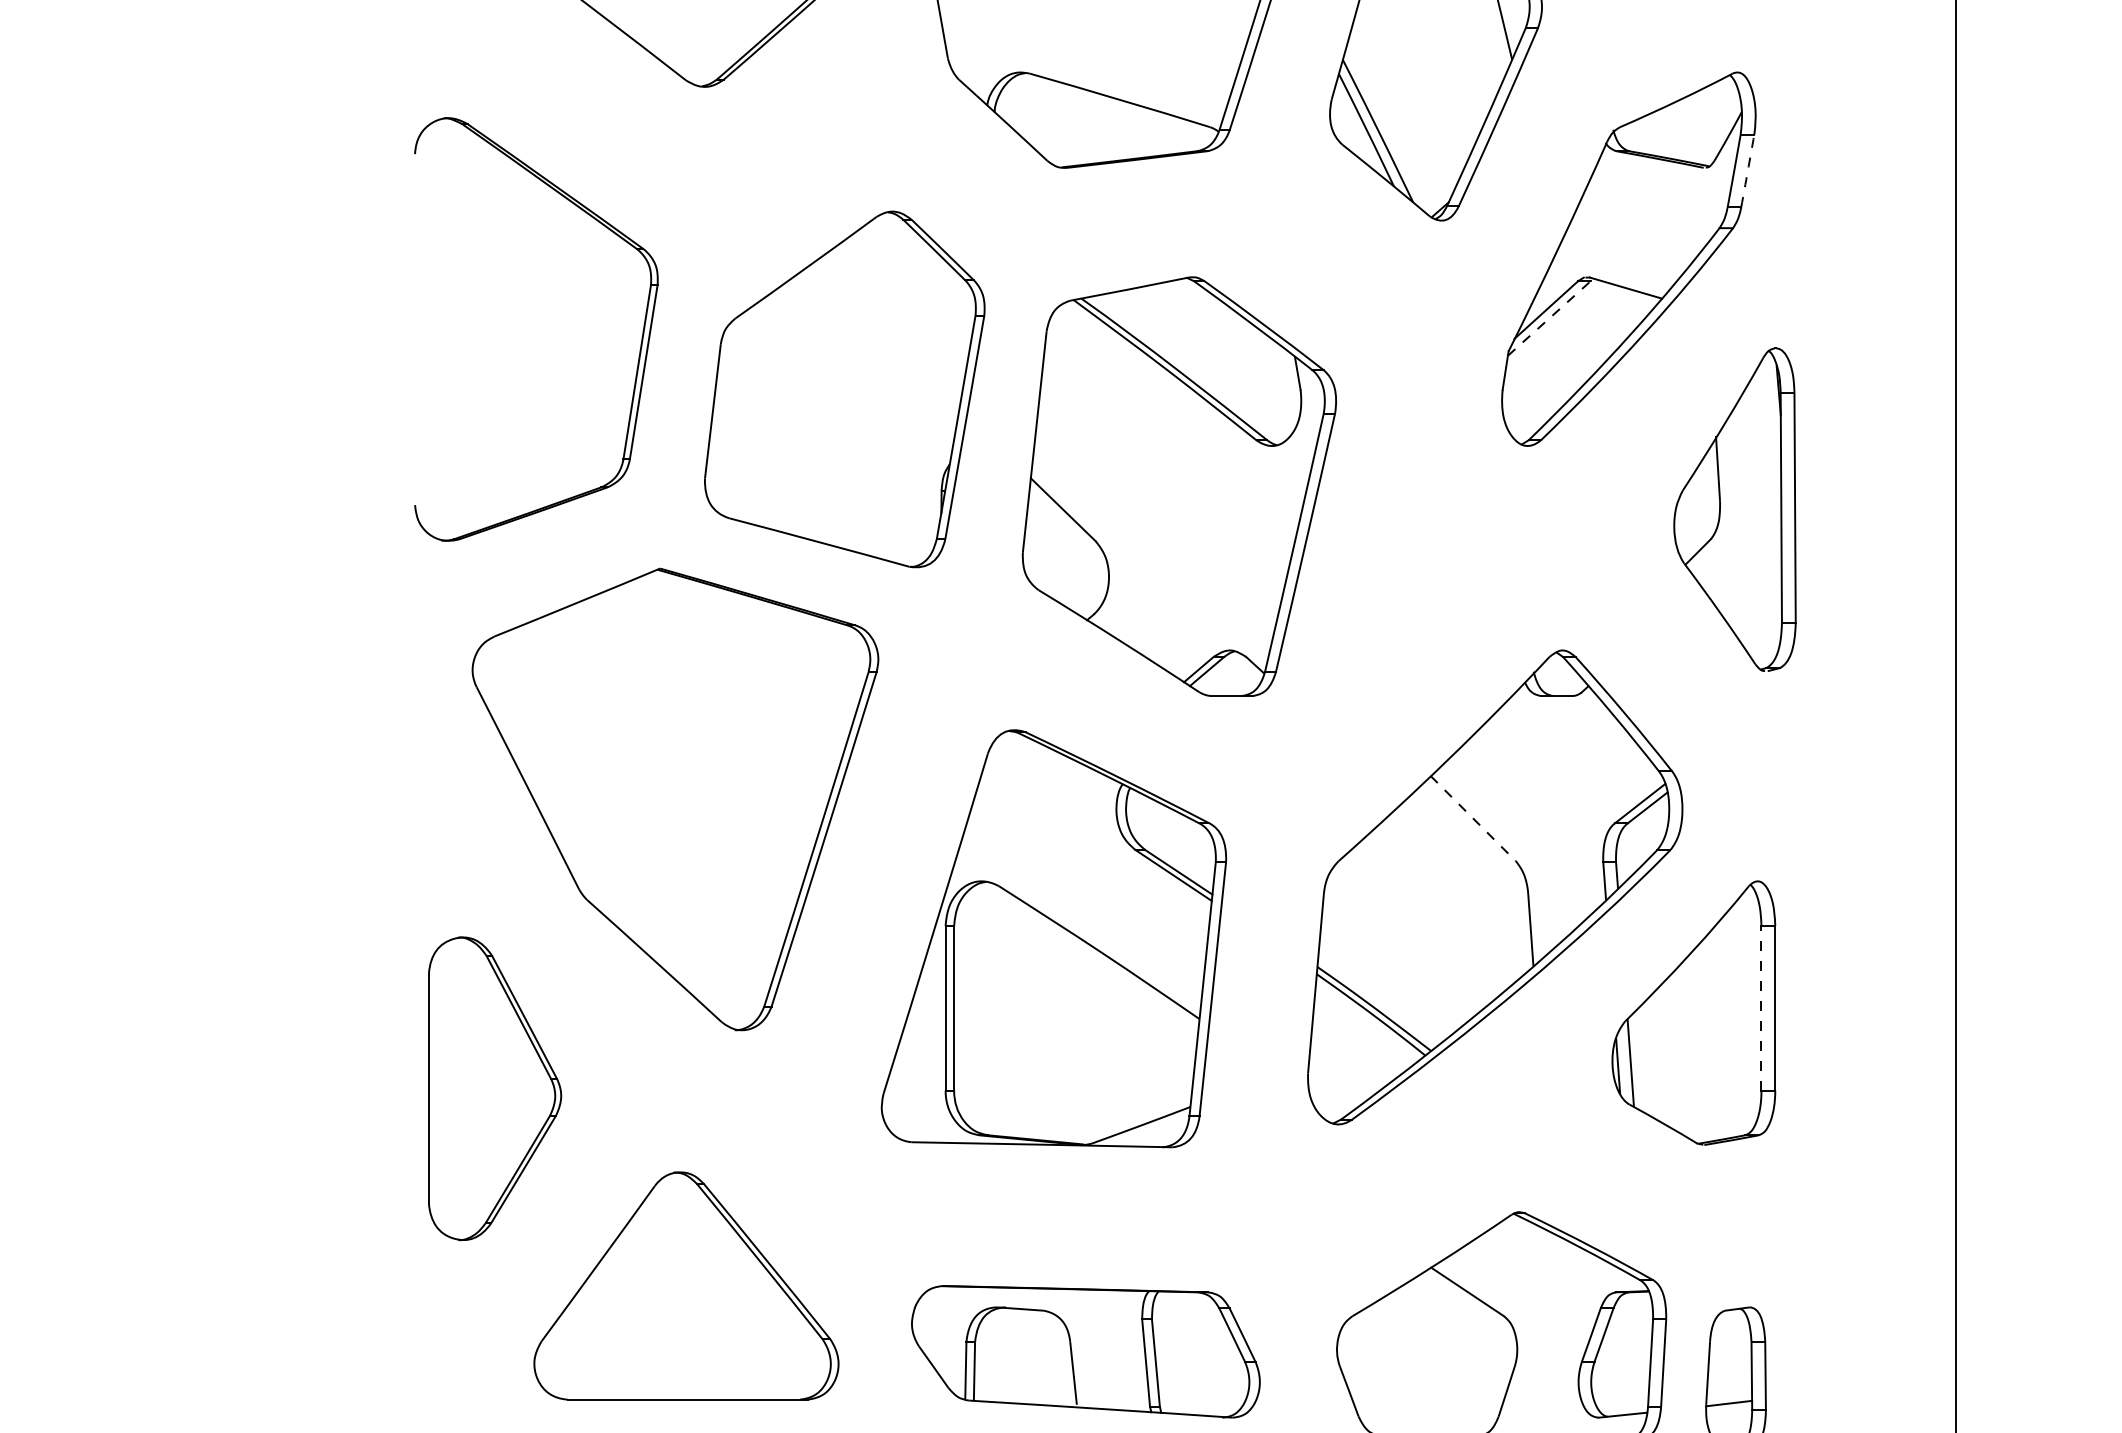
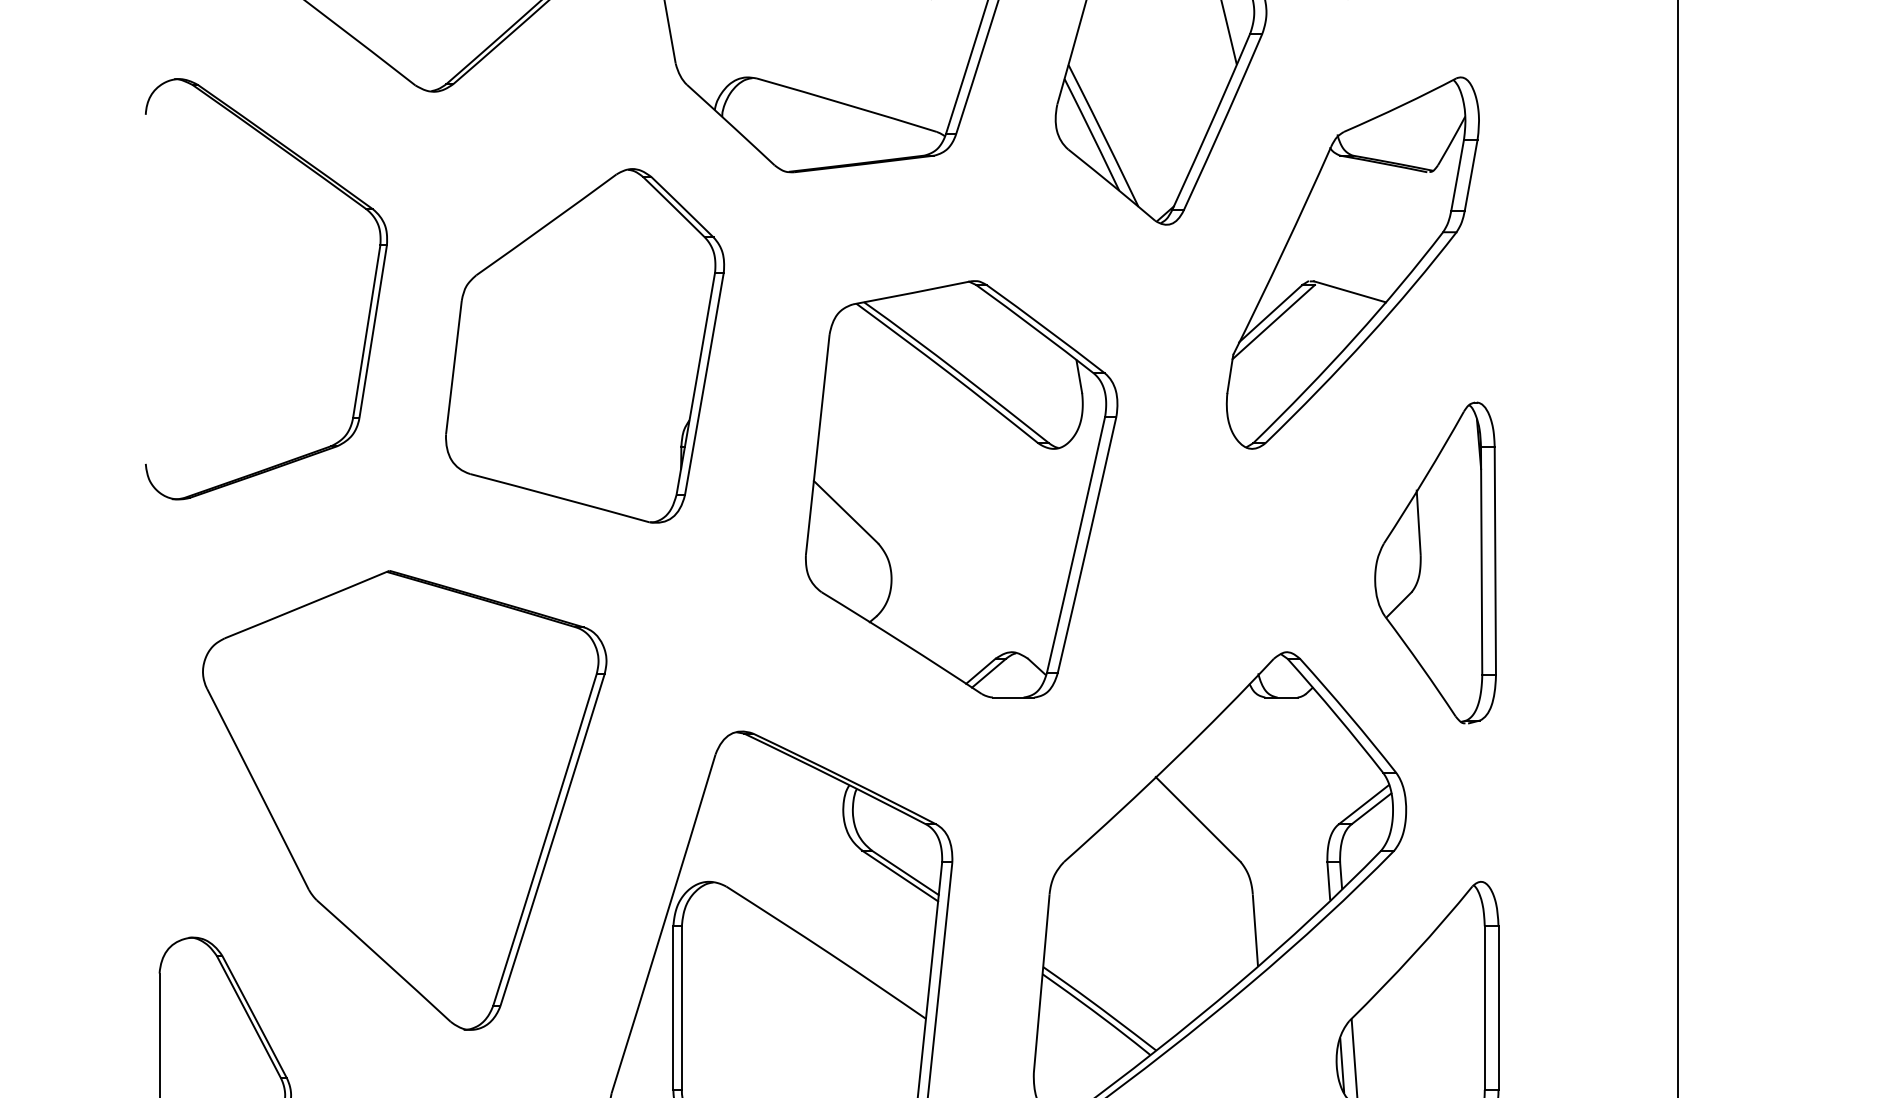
arc: (1747, 170) -> (1470, 174), dashed -> solid
line: (1549, 318) -> (1273, 322), dashed -> solid
part: (640, 343) -> (369, 303), moved
part: (844, 389) -> (584, 345), moved
part: (1178, 486) -> (960, 489), moved
part: (1734, 509) -> (1435, 562), moved
line: (1473, 819) -> (1198, 820), dashed -> solid
line: (1761, 1007) -> (1484, 1007), dashed -> solid

